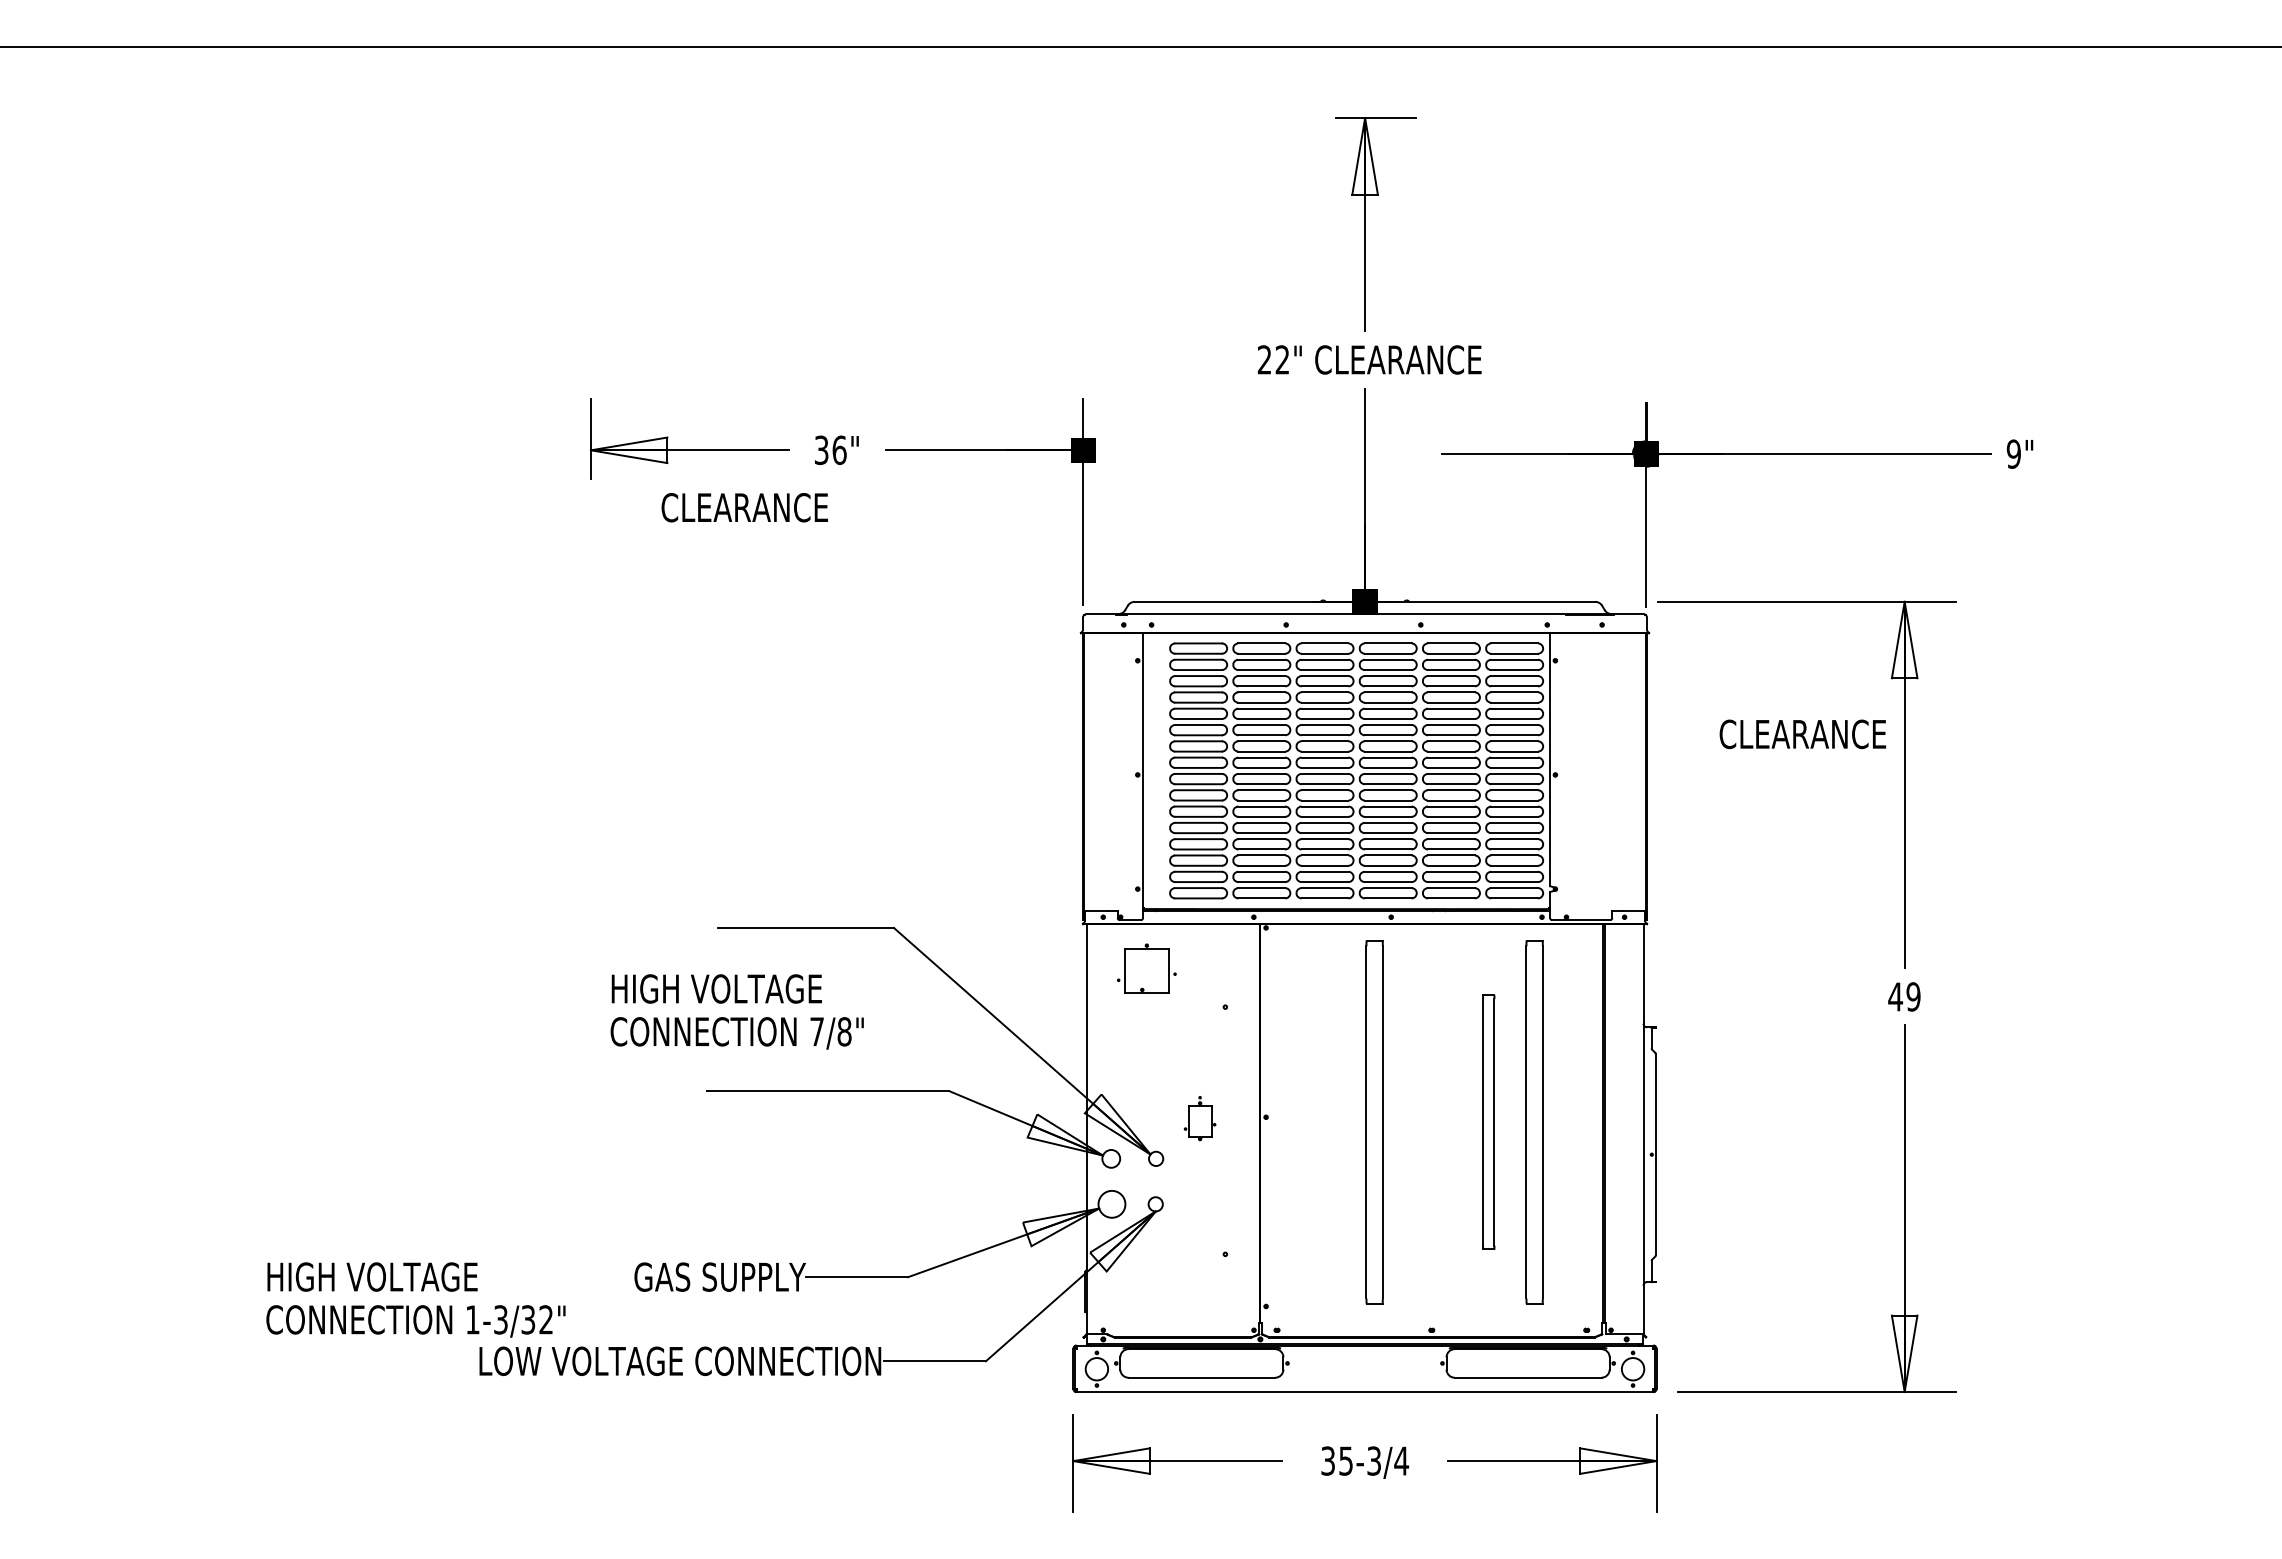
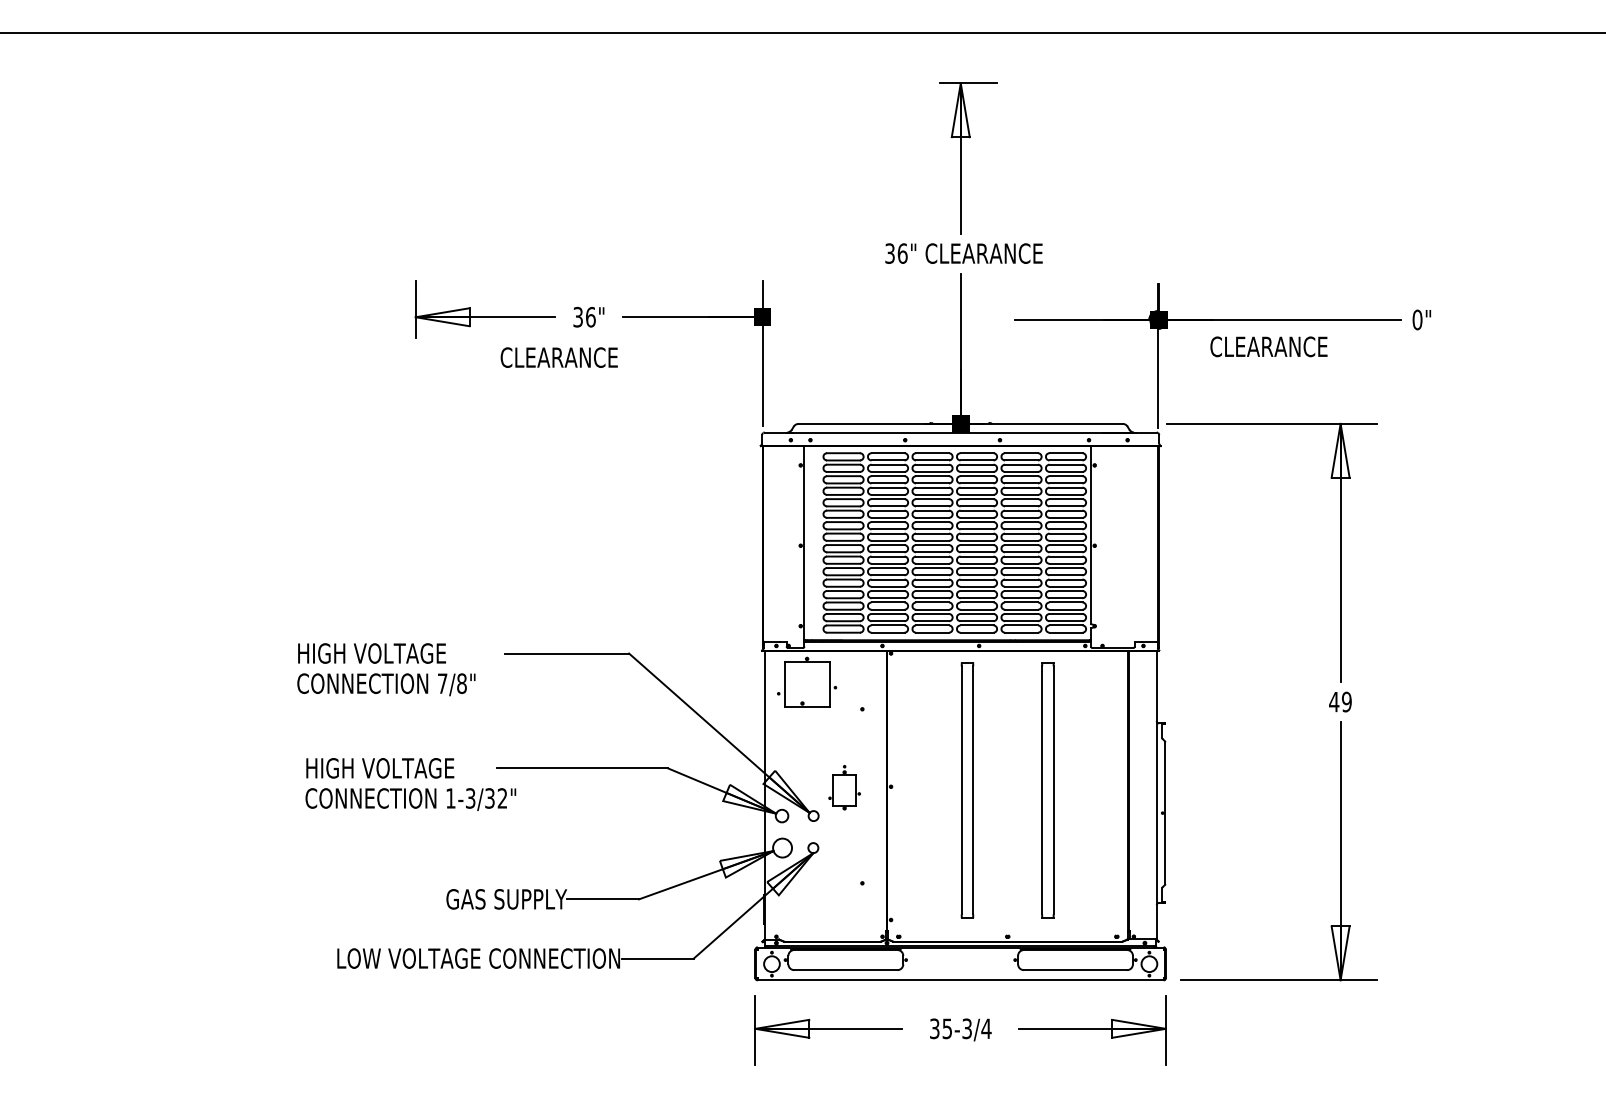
text: (1273, 359) -> (896, 253), 22" -> 36"
text: (2013, 453) -> (1417, 319), 9" -> 0"
text: (744, 507) -> (559, 357), moved
text: (1802, 734) -> (1268, 346), moved
part: (1146, 968) -> (806, 682), size x1.43
text: (736, 1011) -> (385, 669), moved
part: (1199, 1118) -> (844, 787), size x1.43
part: (1488, 1122) -> (1047, 790), size x1.43
part: (1534, 1122) -> (1080, 790), removed
text: (415, 1299) -> (410, 784), moved

